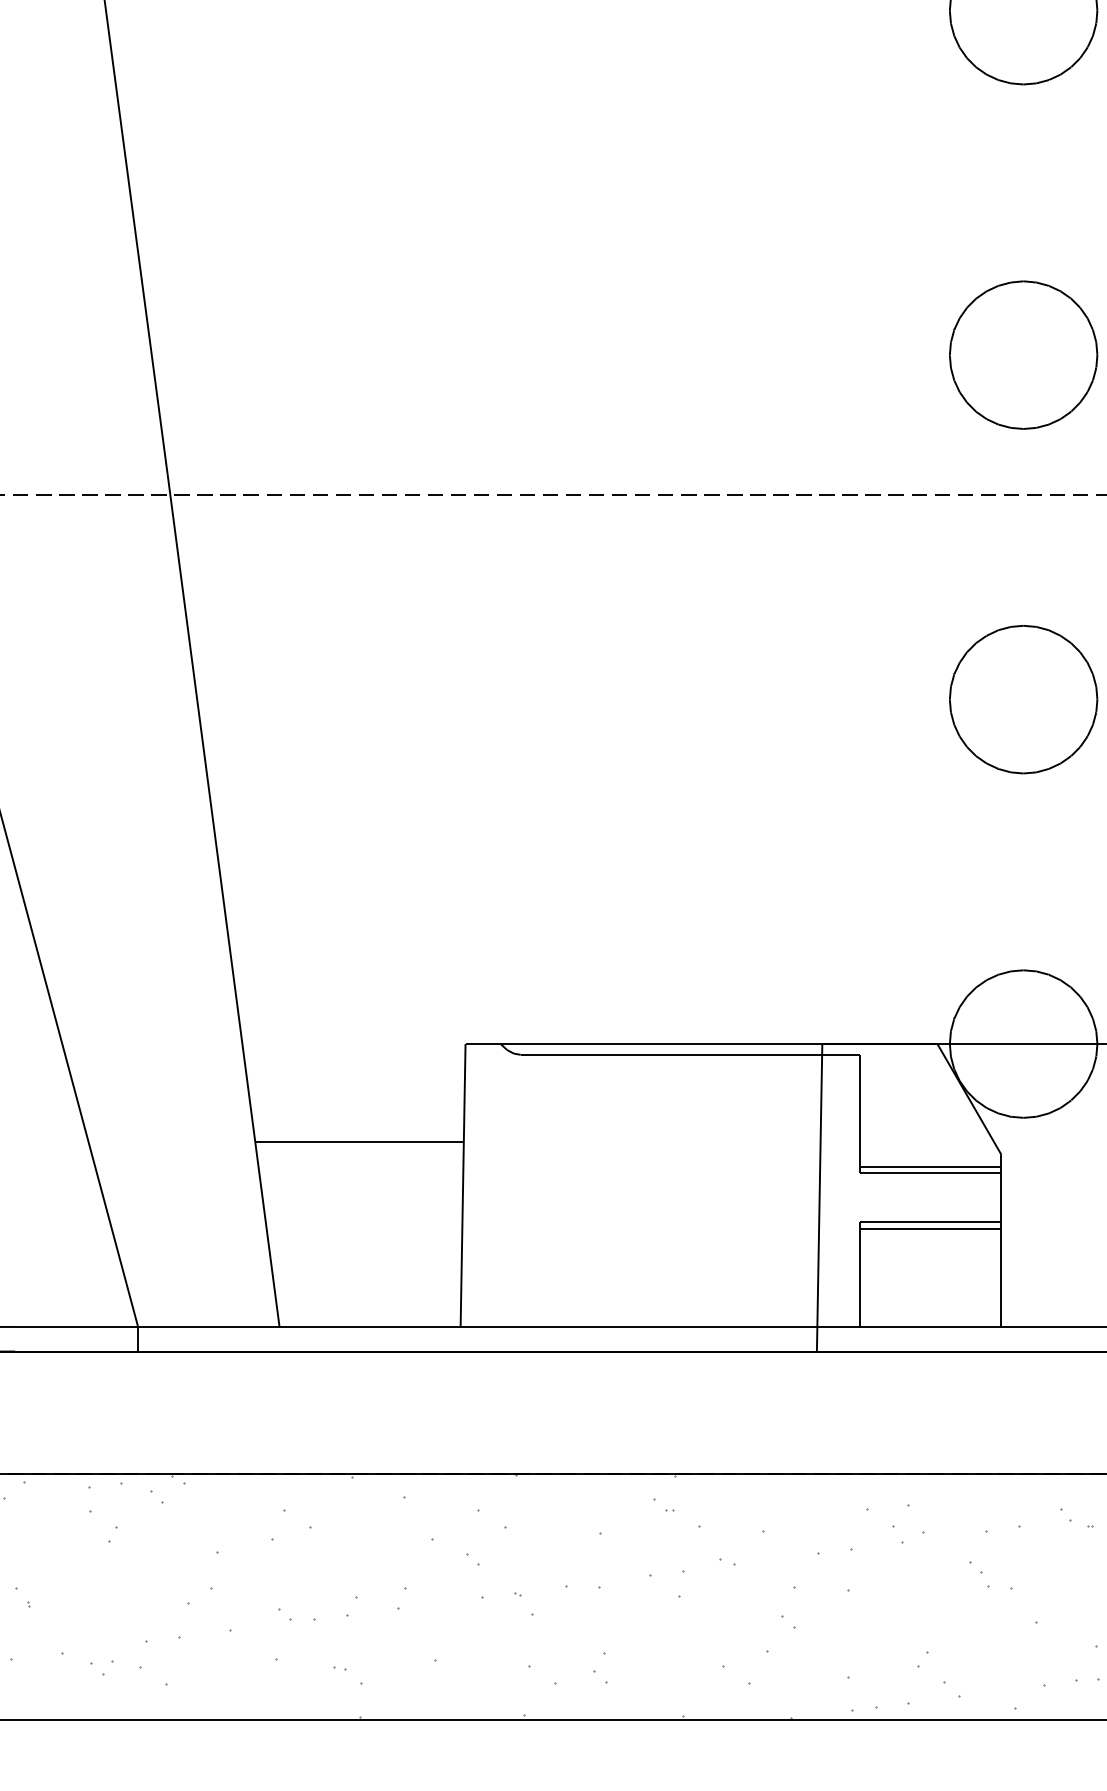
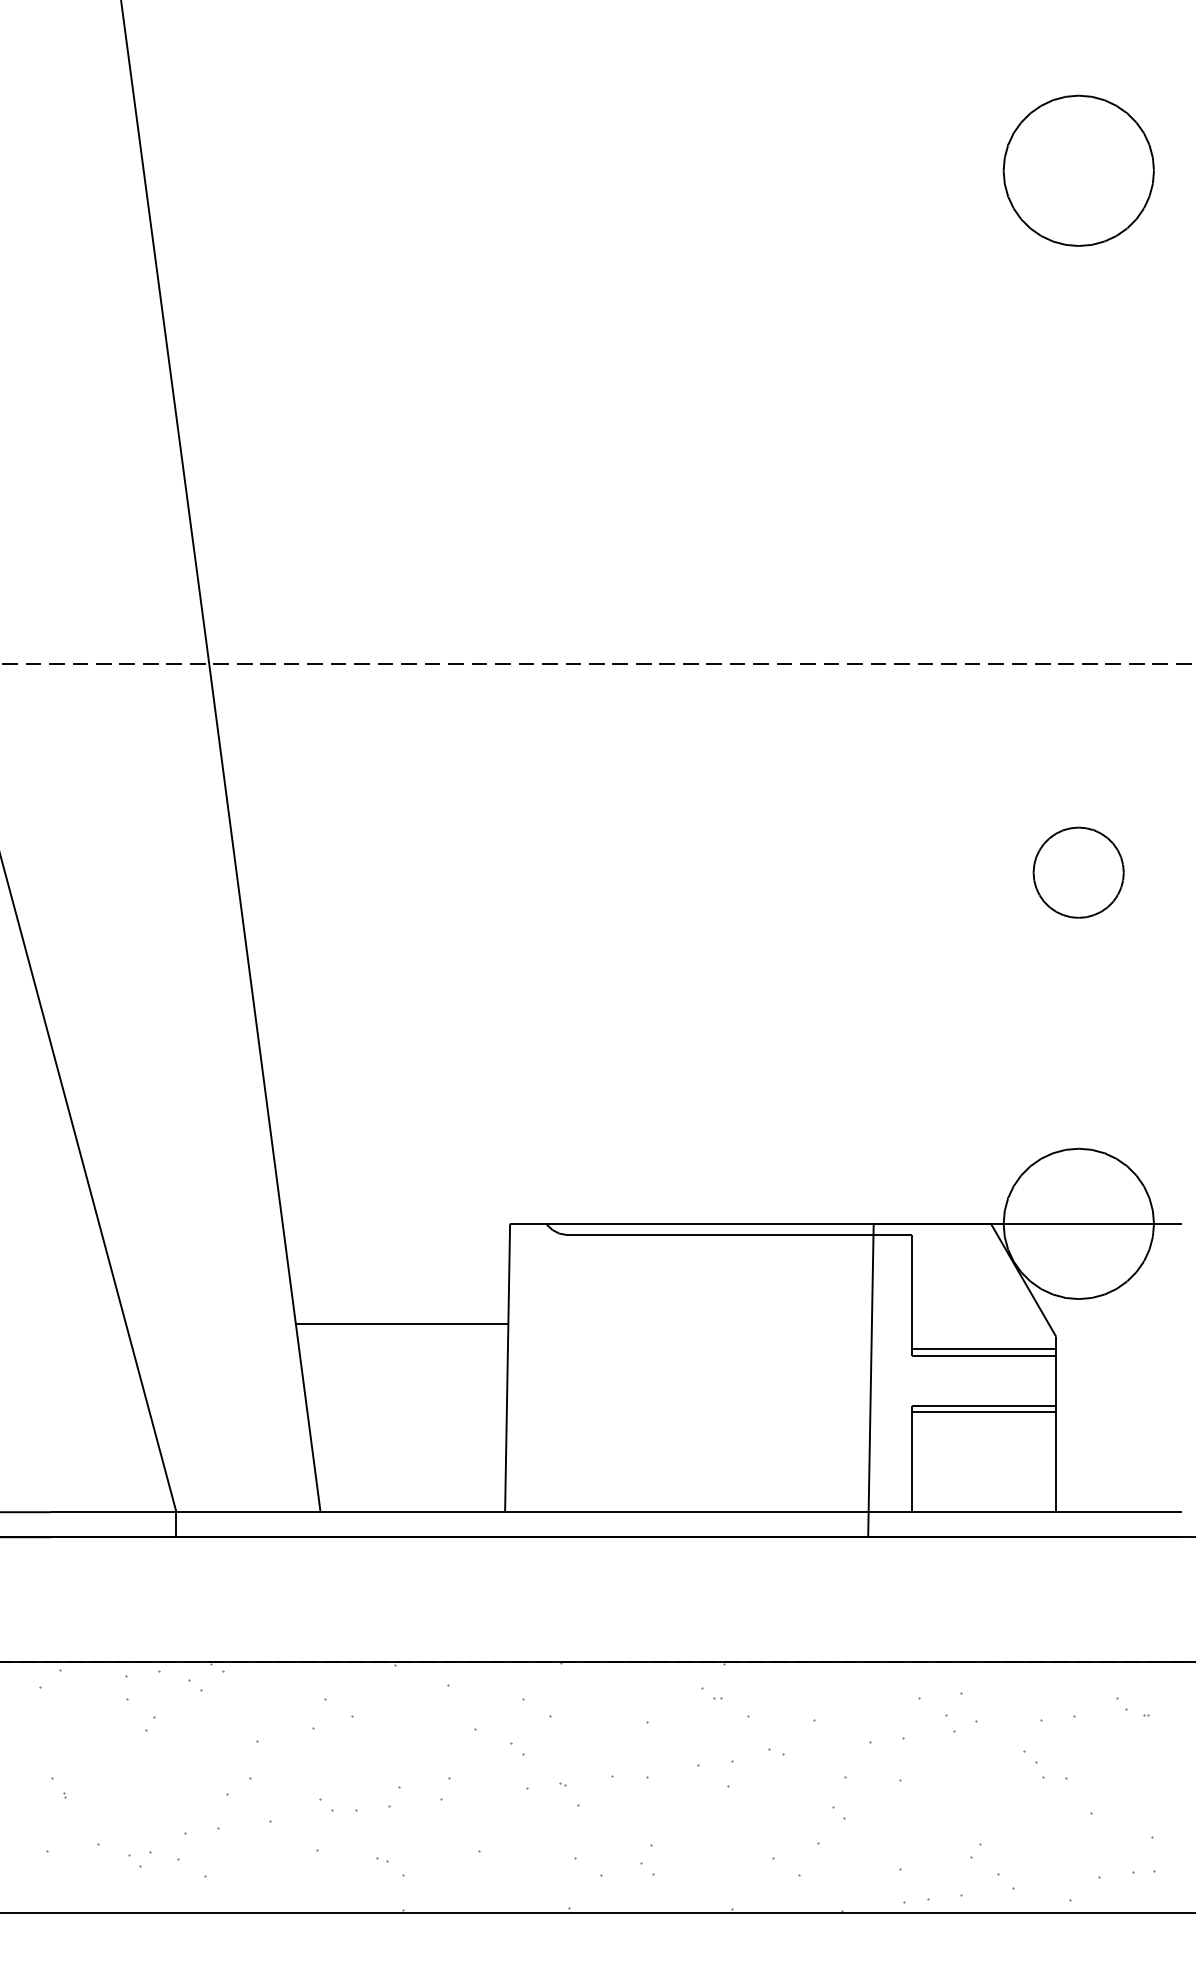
part: (1023, 354) -> (1078, 521), removed
part: (1023, 699) -> (1078, 872), size x0.6

